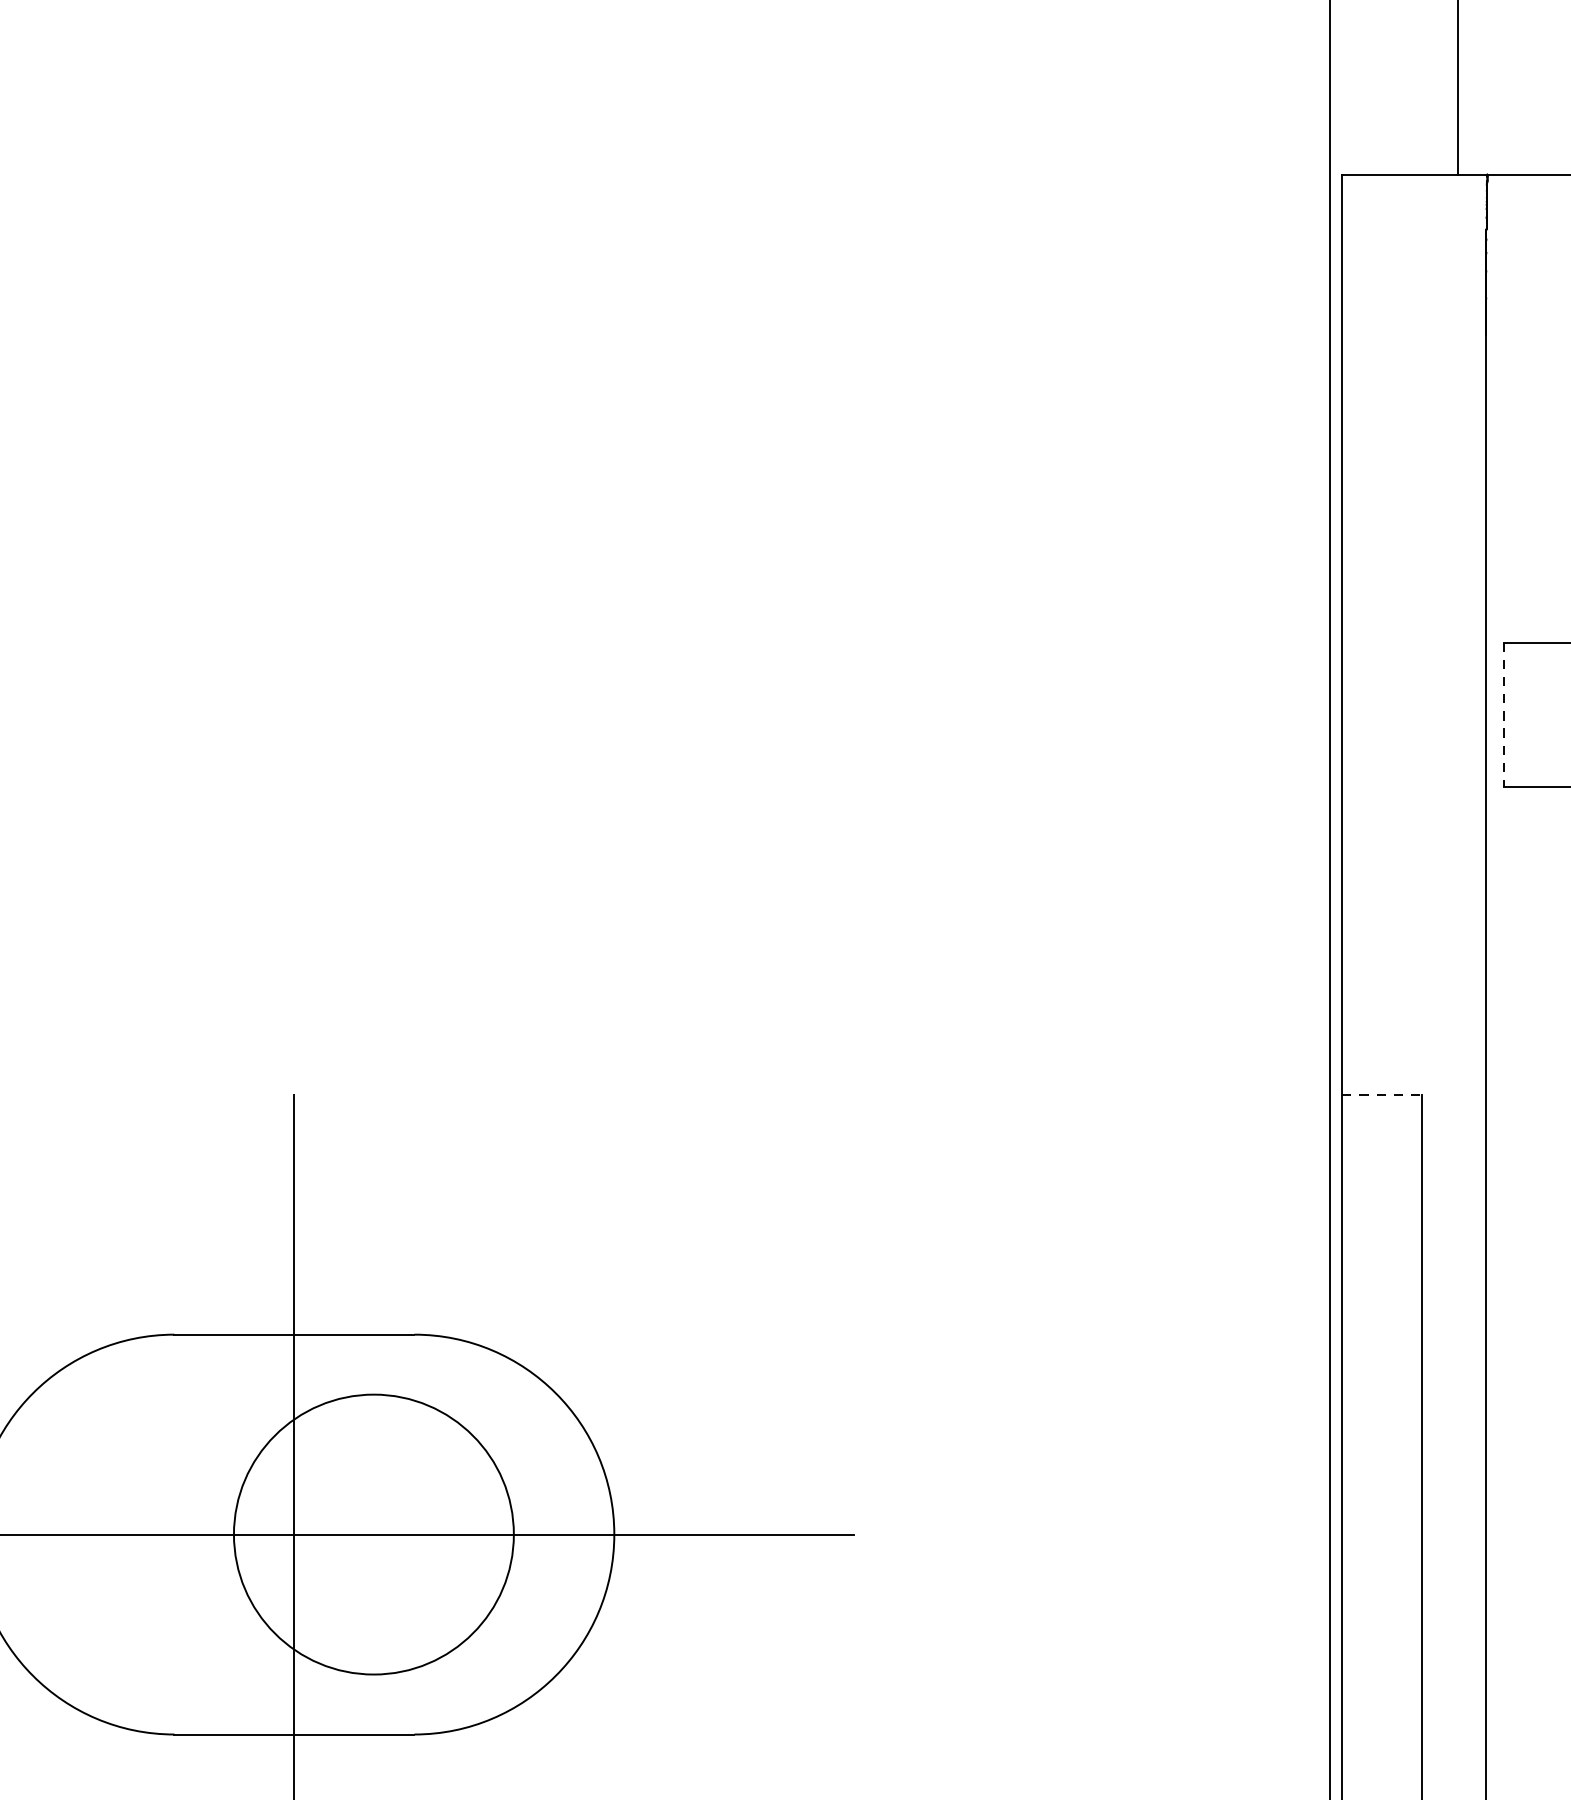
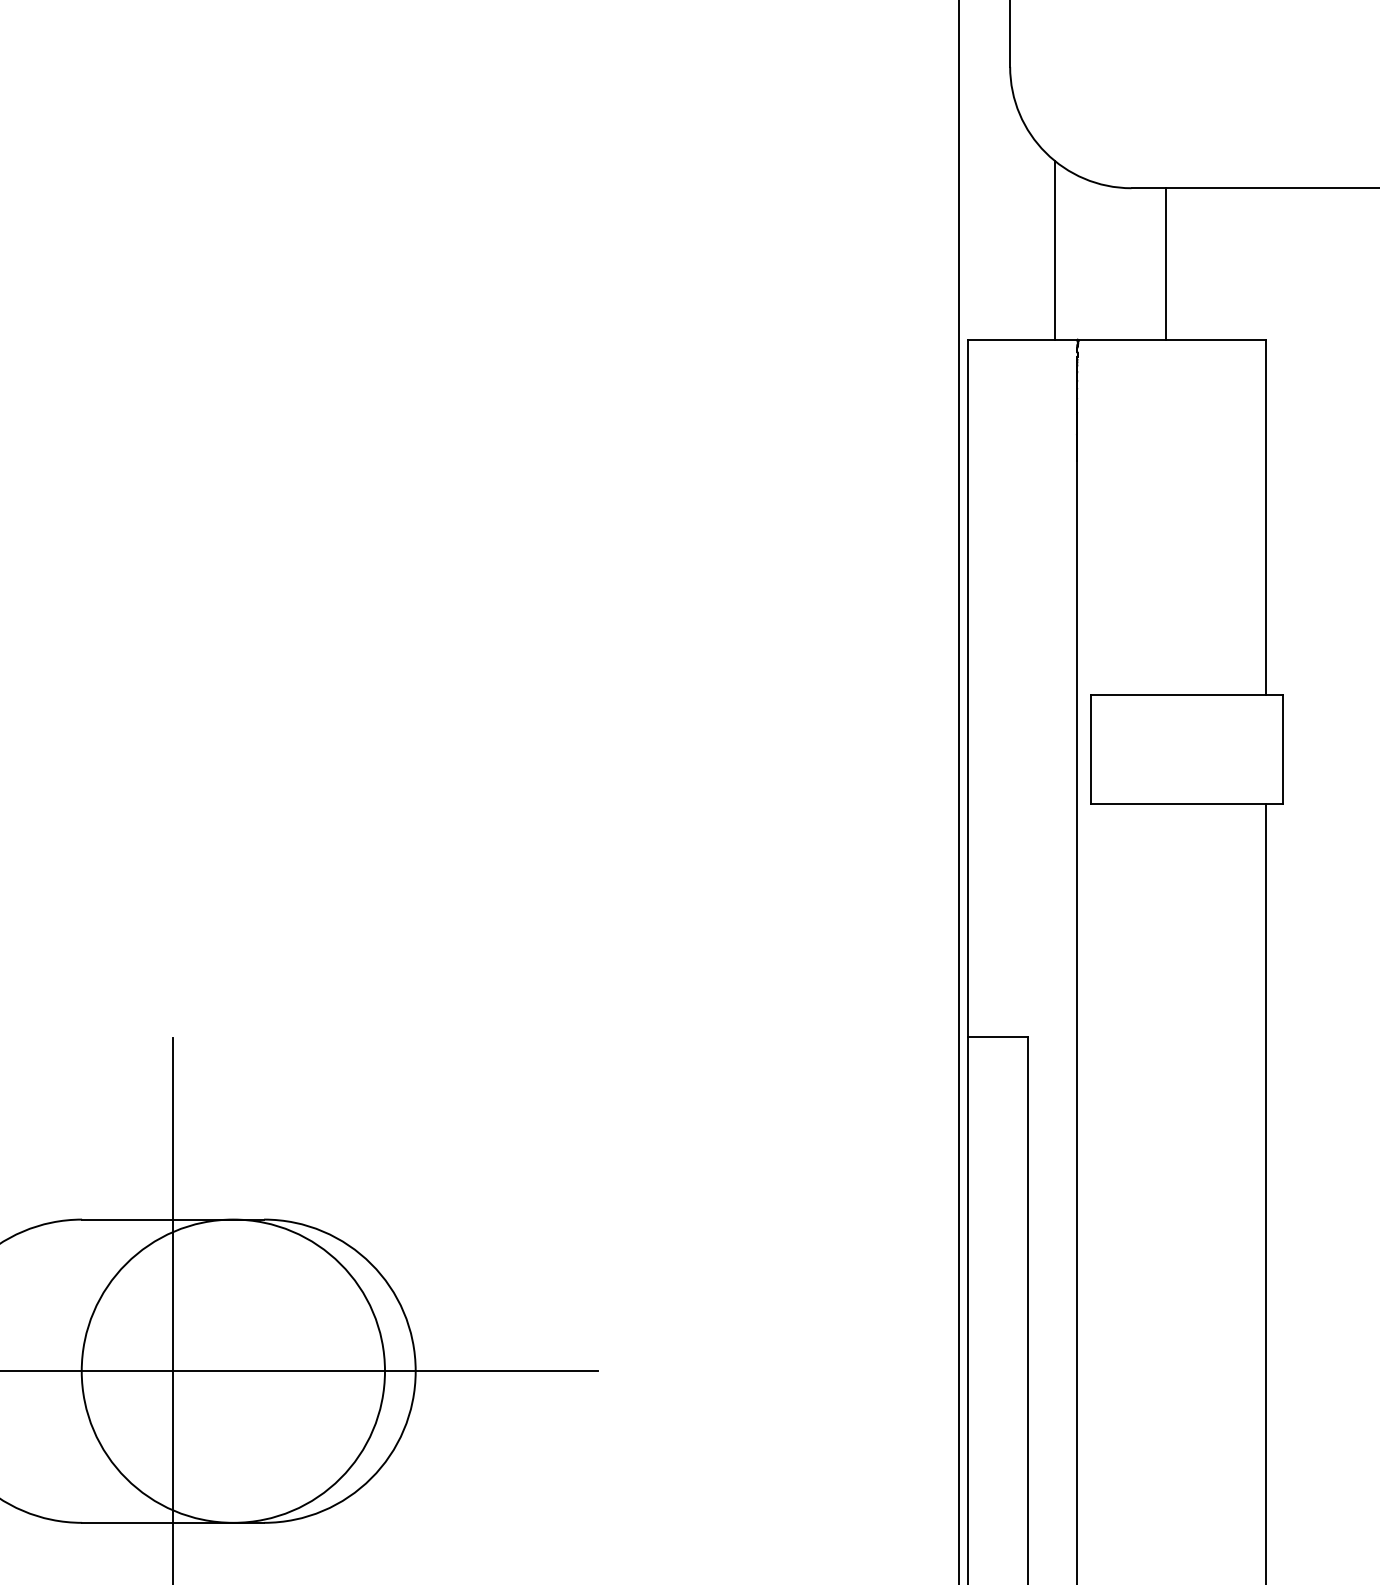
line: (1504, 714) -> (1090, 749), dashed -> solid
line: (1382, 1094) -> (998, 1037), dashed -> solid
circle: (374, 1533) -> (233, 1370), size x1.43

